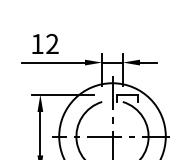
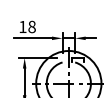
text: (51, 44) -> (31, 27), 12 -> 18

